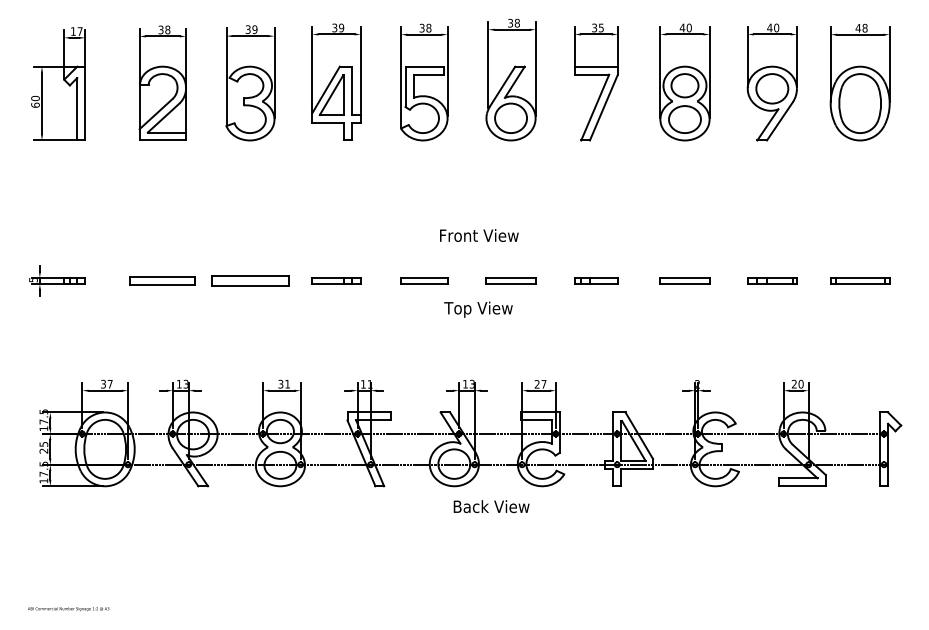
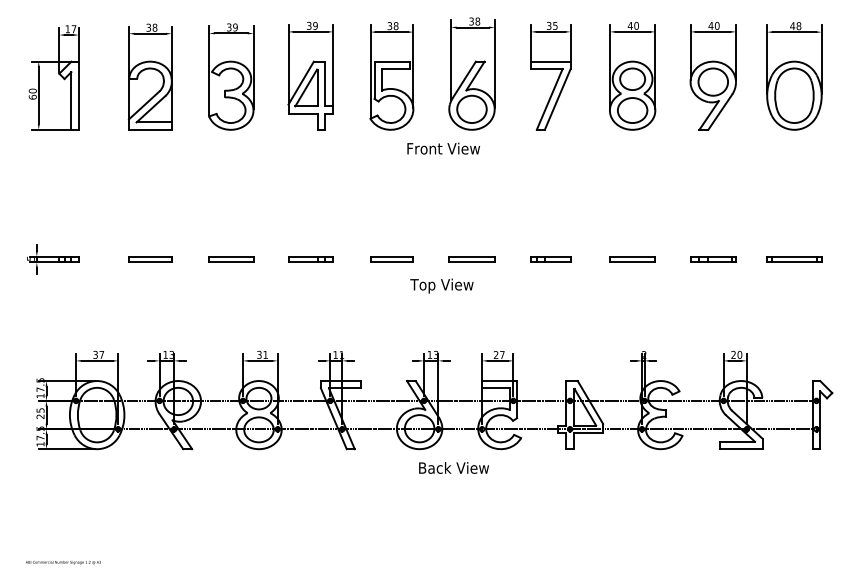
text: (479, 235) -> (443, 148), moved
part: (162, 280) -> (150, 259), size x0.71
part: (250, 280) -> (231, 259), size x0.62

